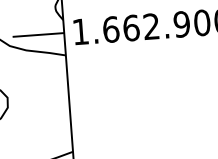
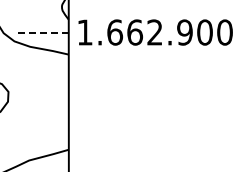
line: (37, 34) -> (42, 32), solid -> dashed

